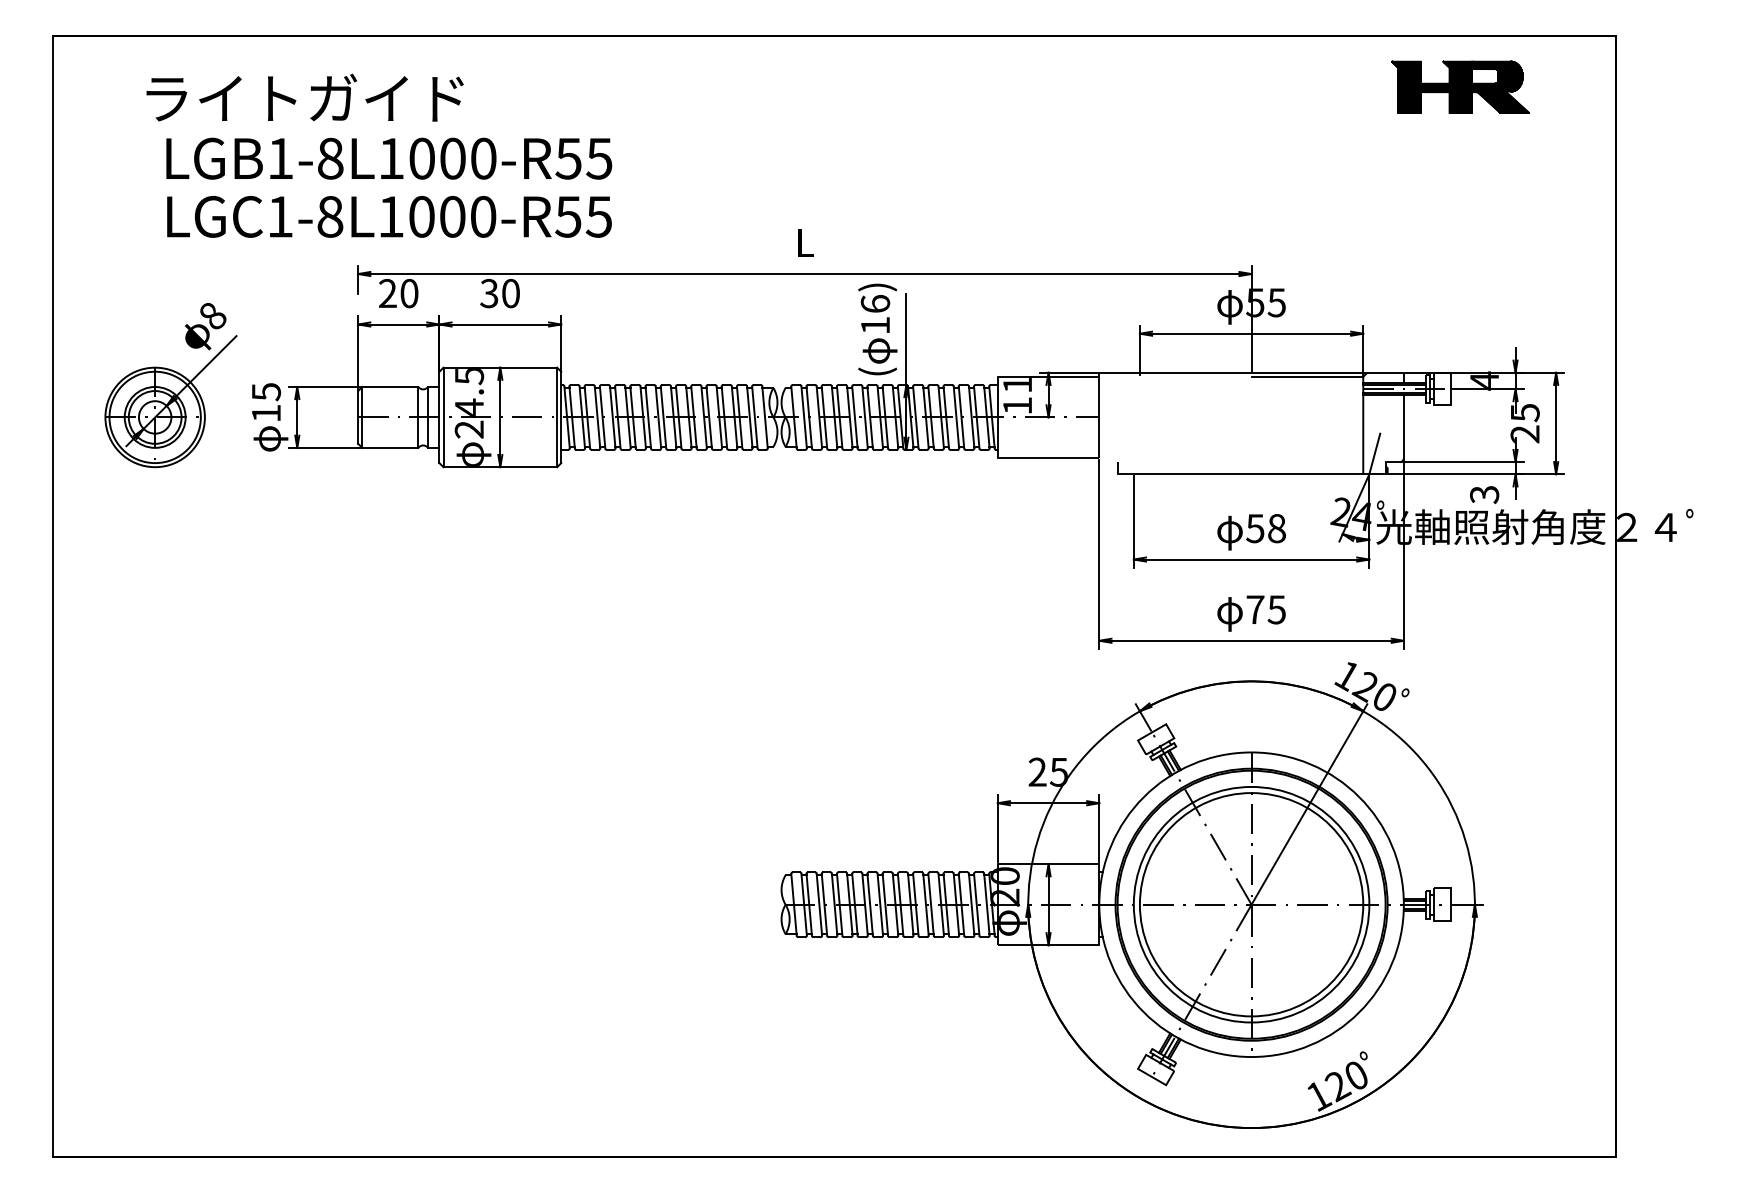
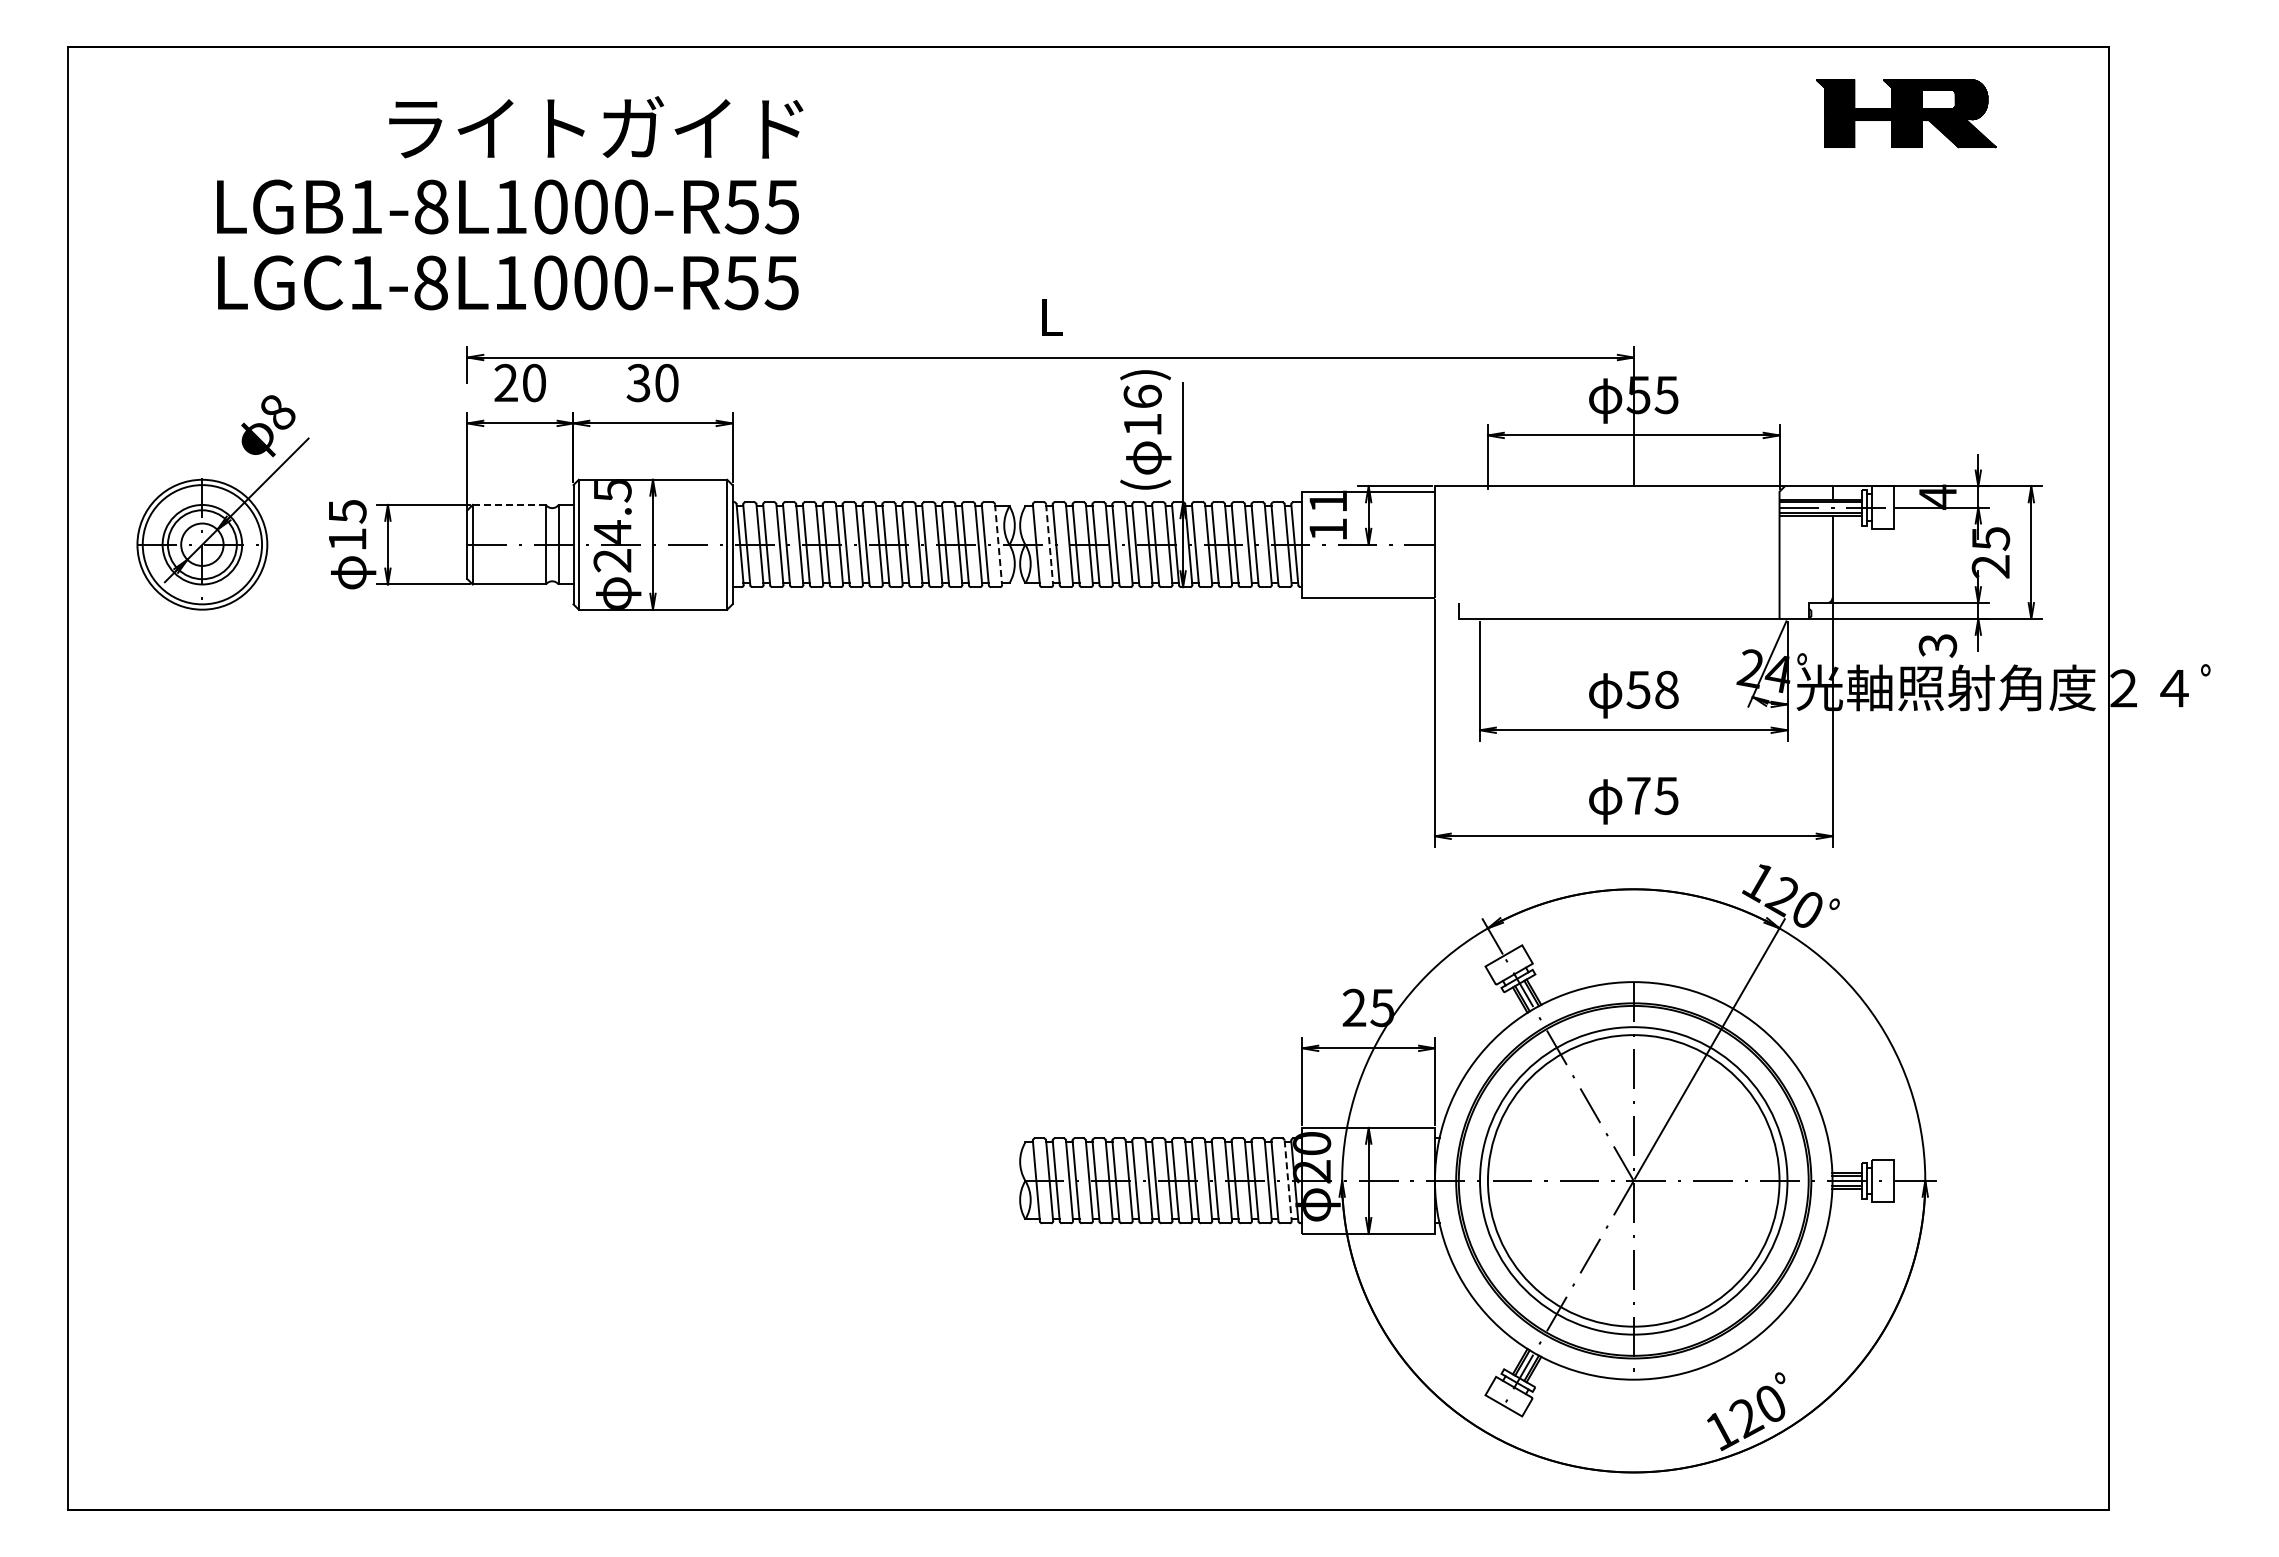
text: (305, 97) -> (596, 127), moved
line: (1307, 376) -> (1706, 491), removed
line: (390, 386) -> (509, 504), solid -> dashed
line: (764, 418) -> (998, 545), solid -> dashed
line: (804, 418) -> (1049, 545), solid -> dashed
line: (1374, 453) -> (1794, 591), removed
line: (987, 905) -> (1288, 1181), solid -> dashed

